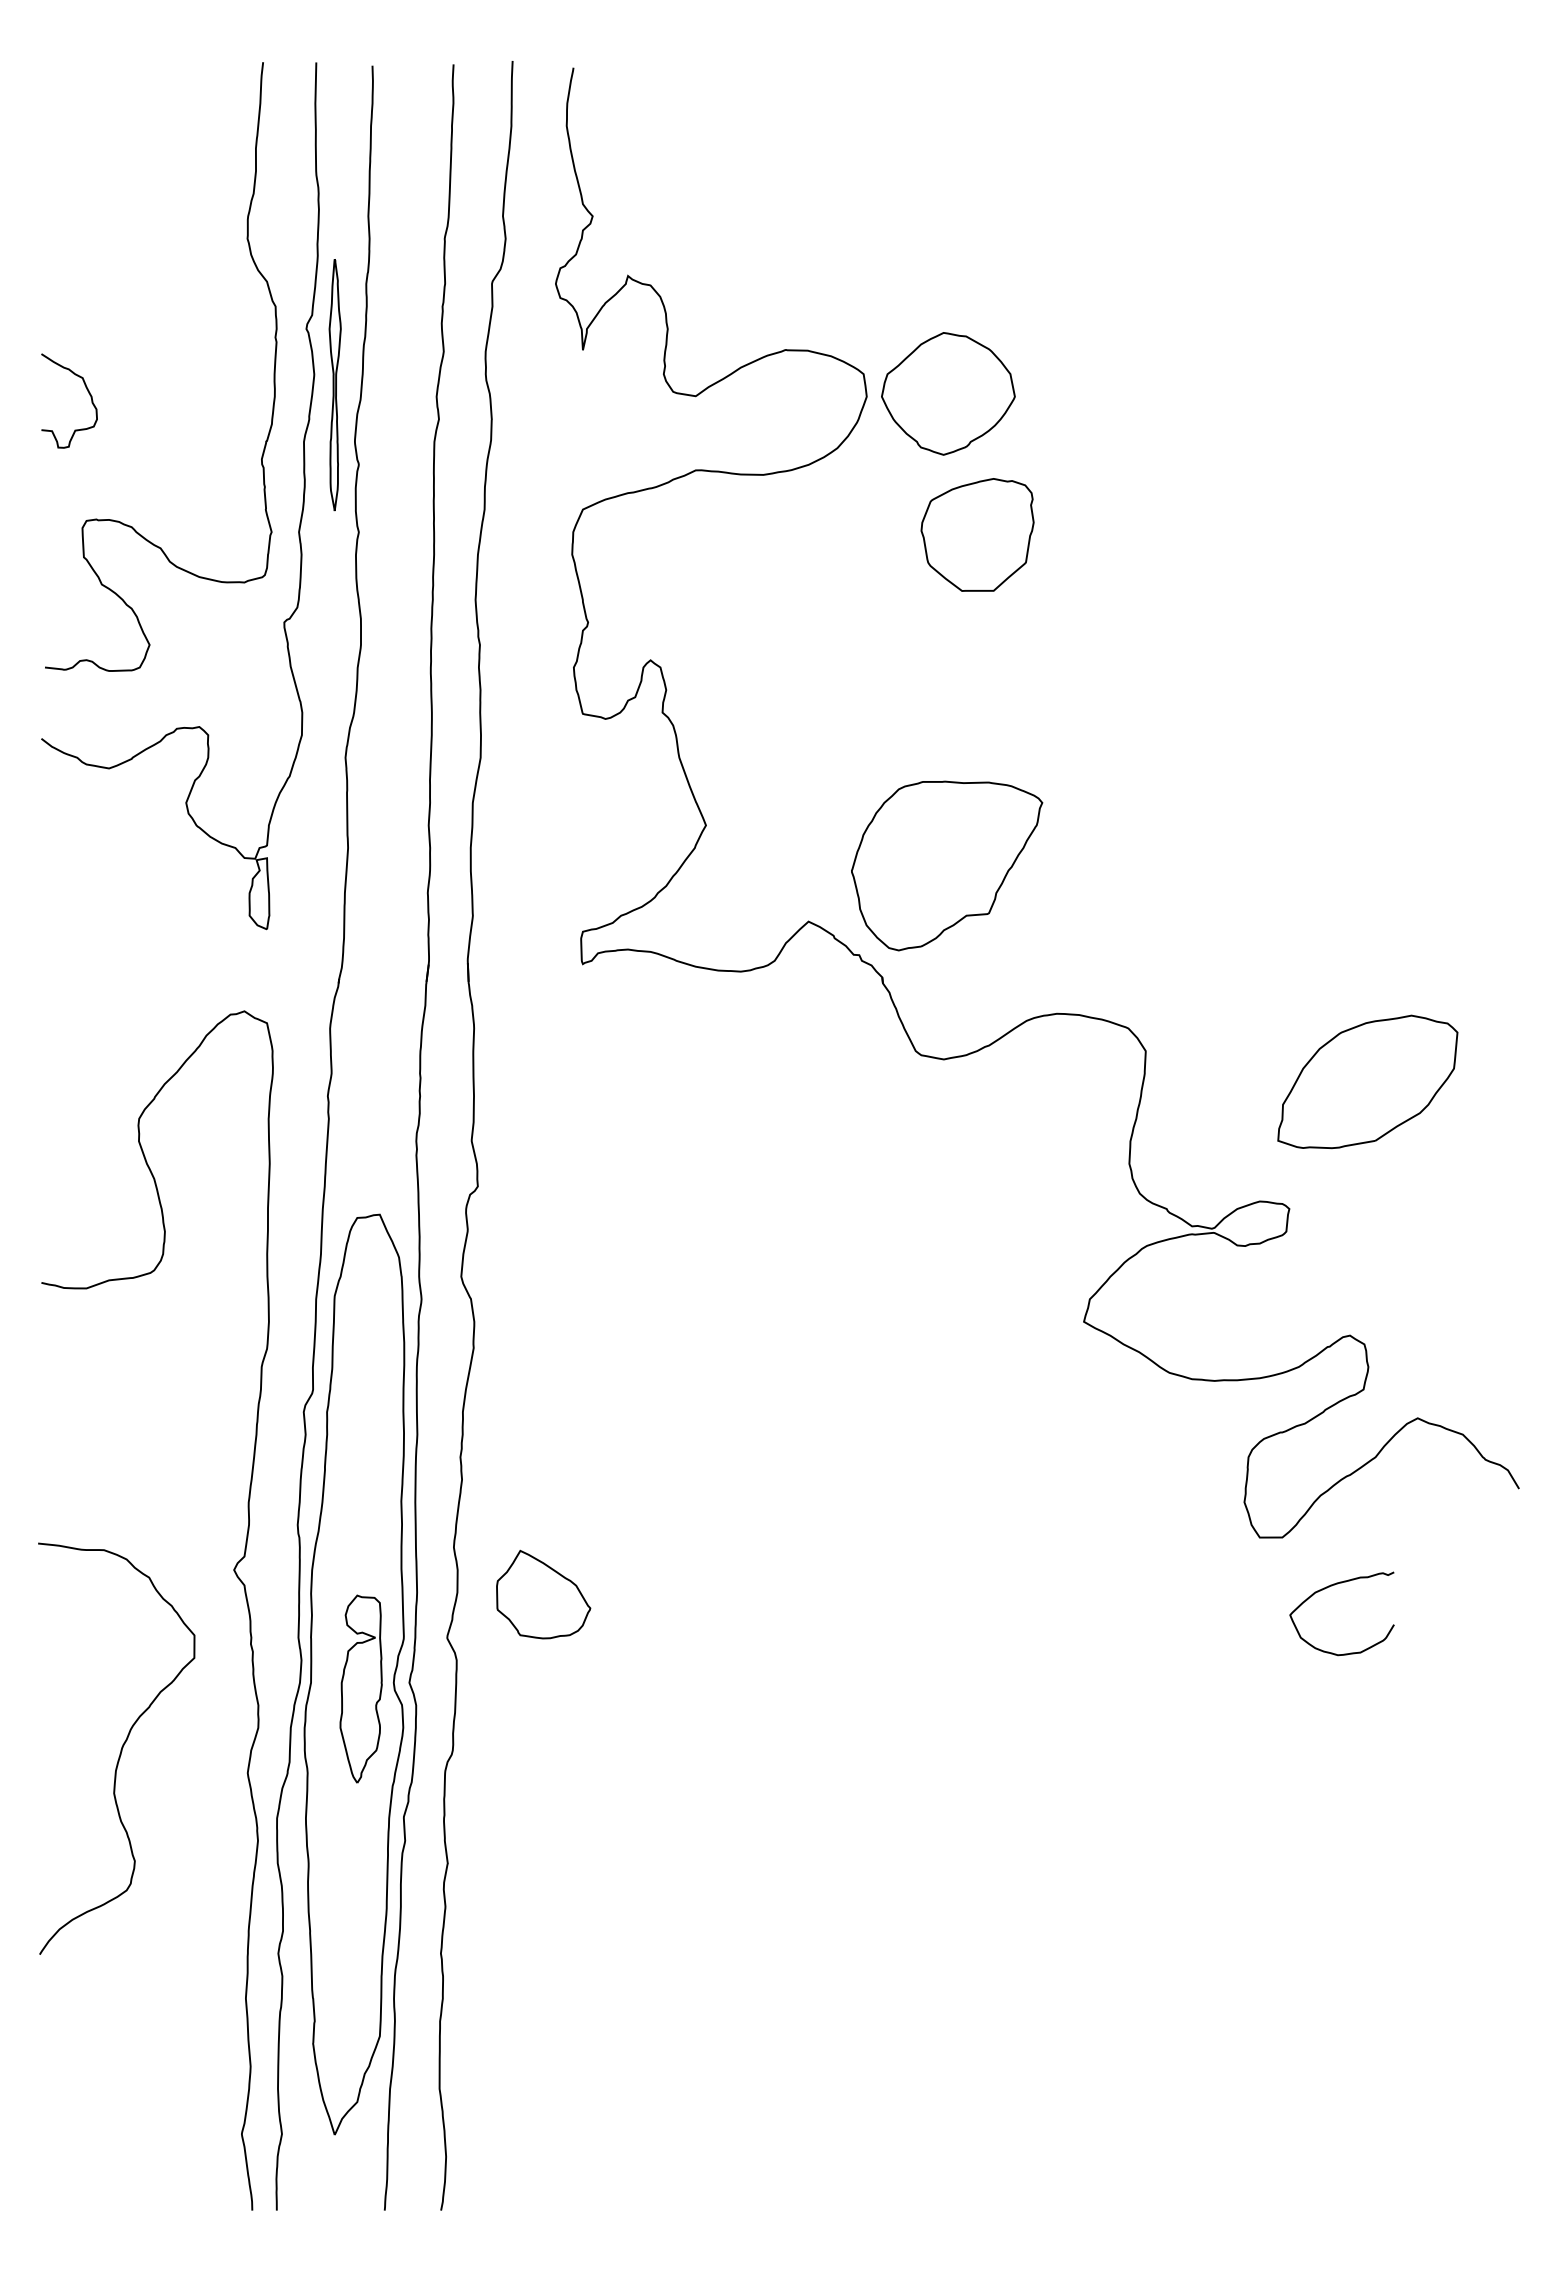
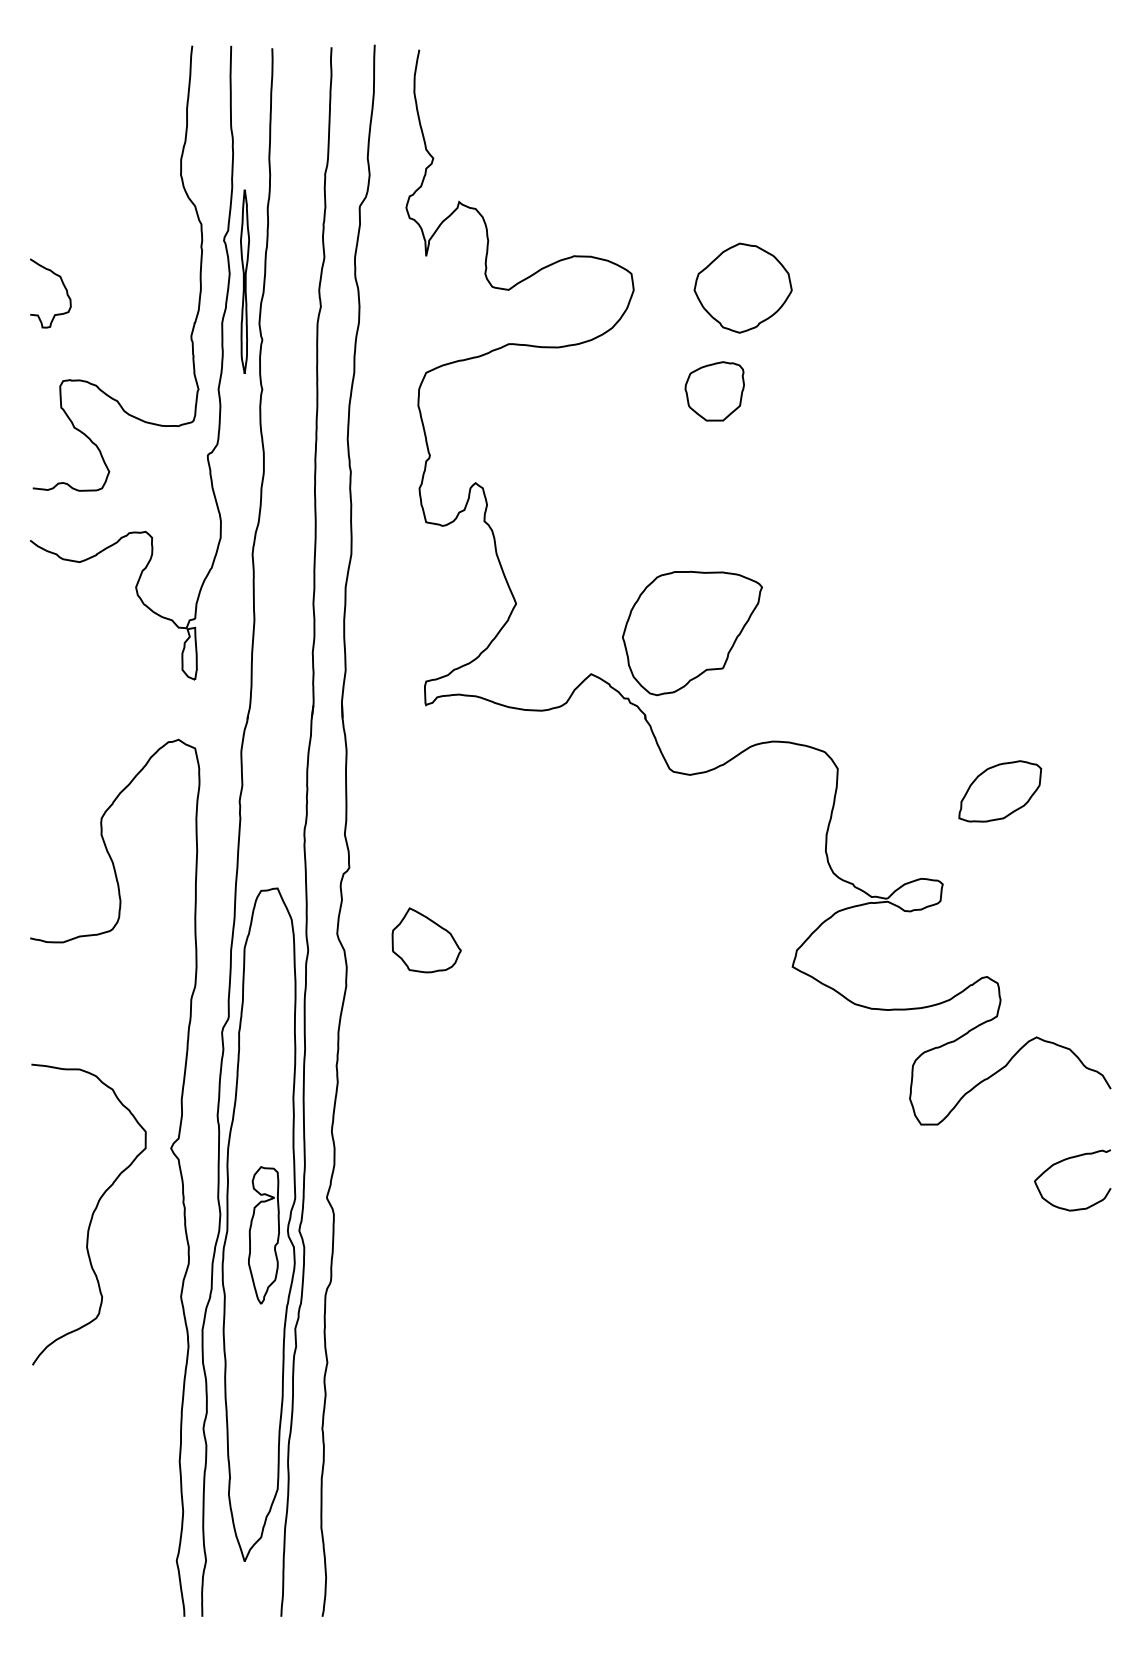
part: (948, 393) -> (743, 287), moved
part: (977, 534) -> (714, 391), size x0.71
part: (1367, 1081) -> (999, 791), size x0.62
curve: (1332, 1586) -> (1065, 1160), moved
part: (543, 1594) -> (426, 940), moved
curve: (120, 1749) -> (91, 1215), moved

